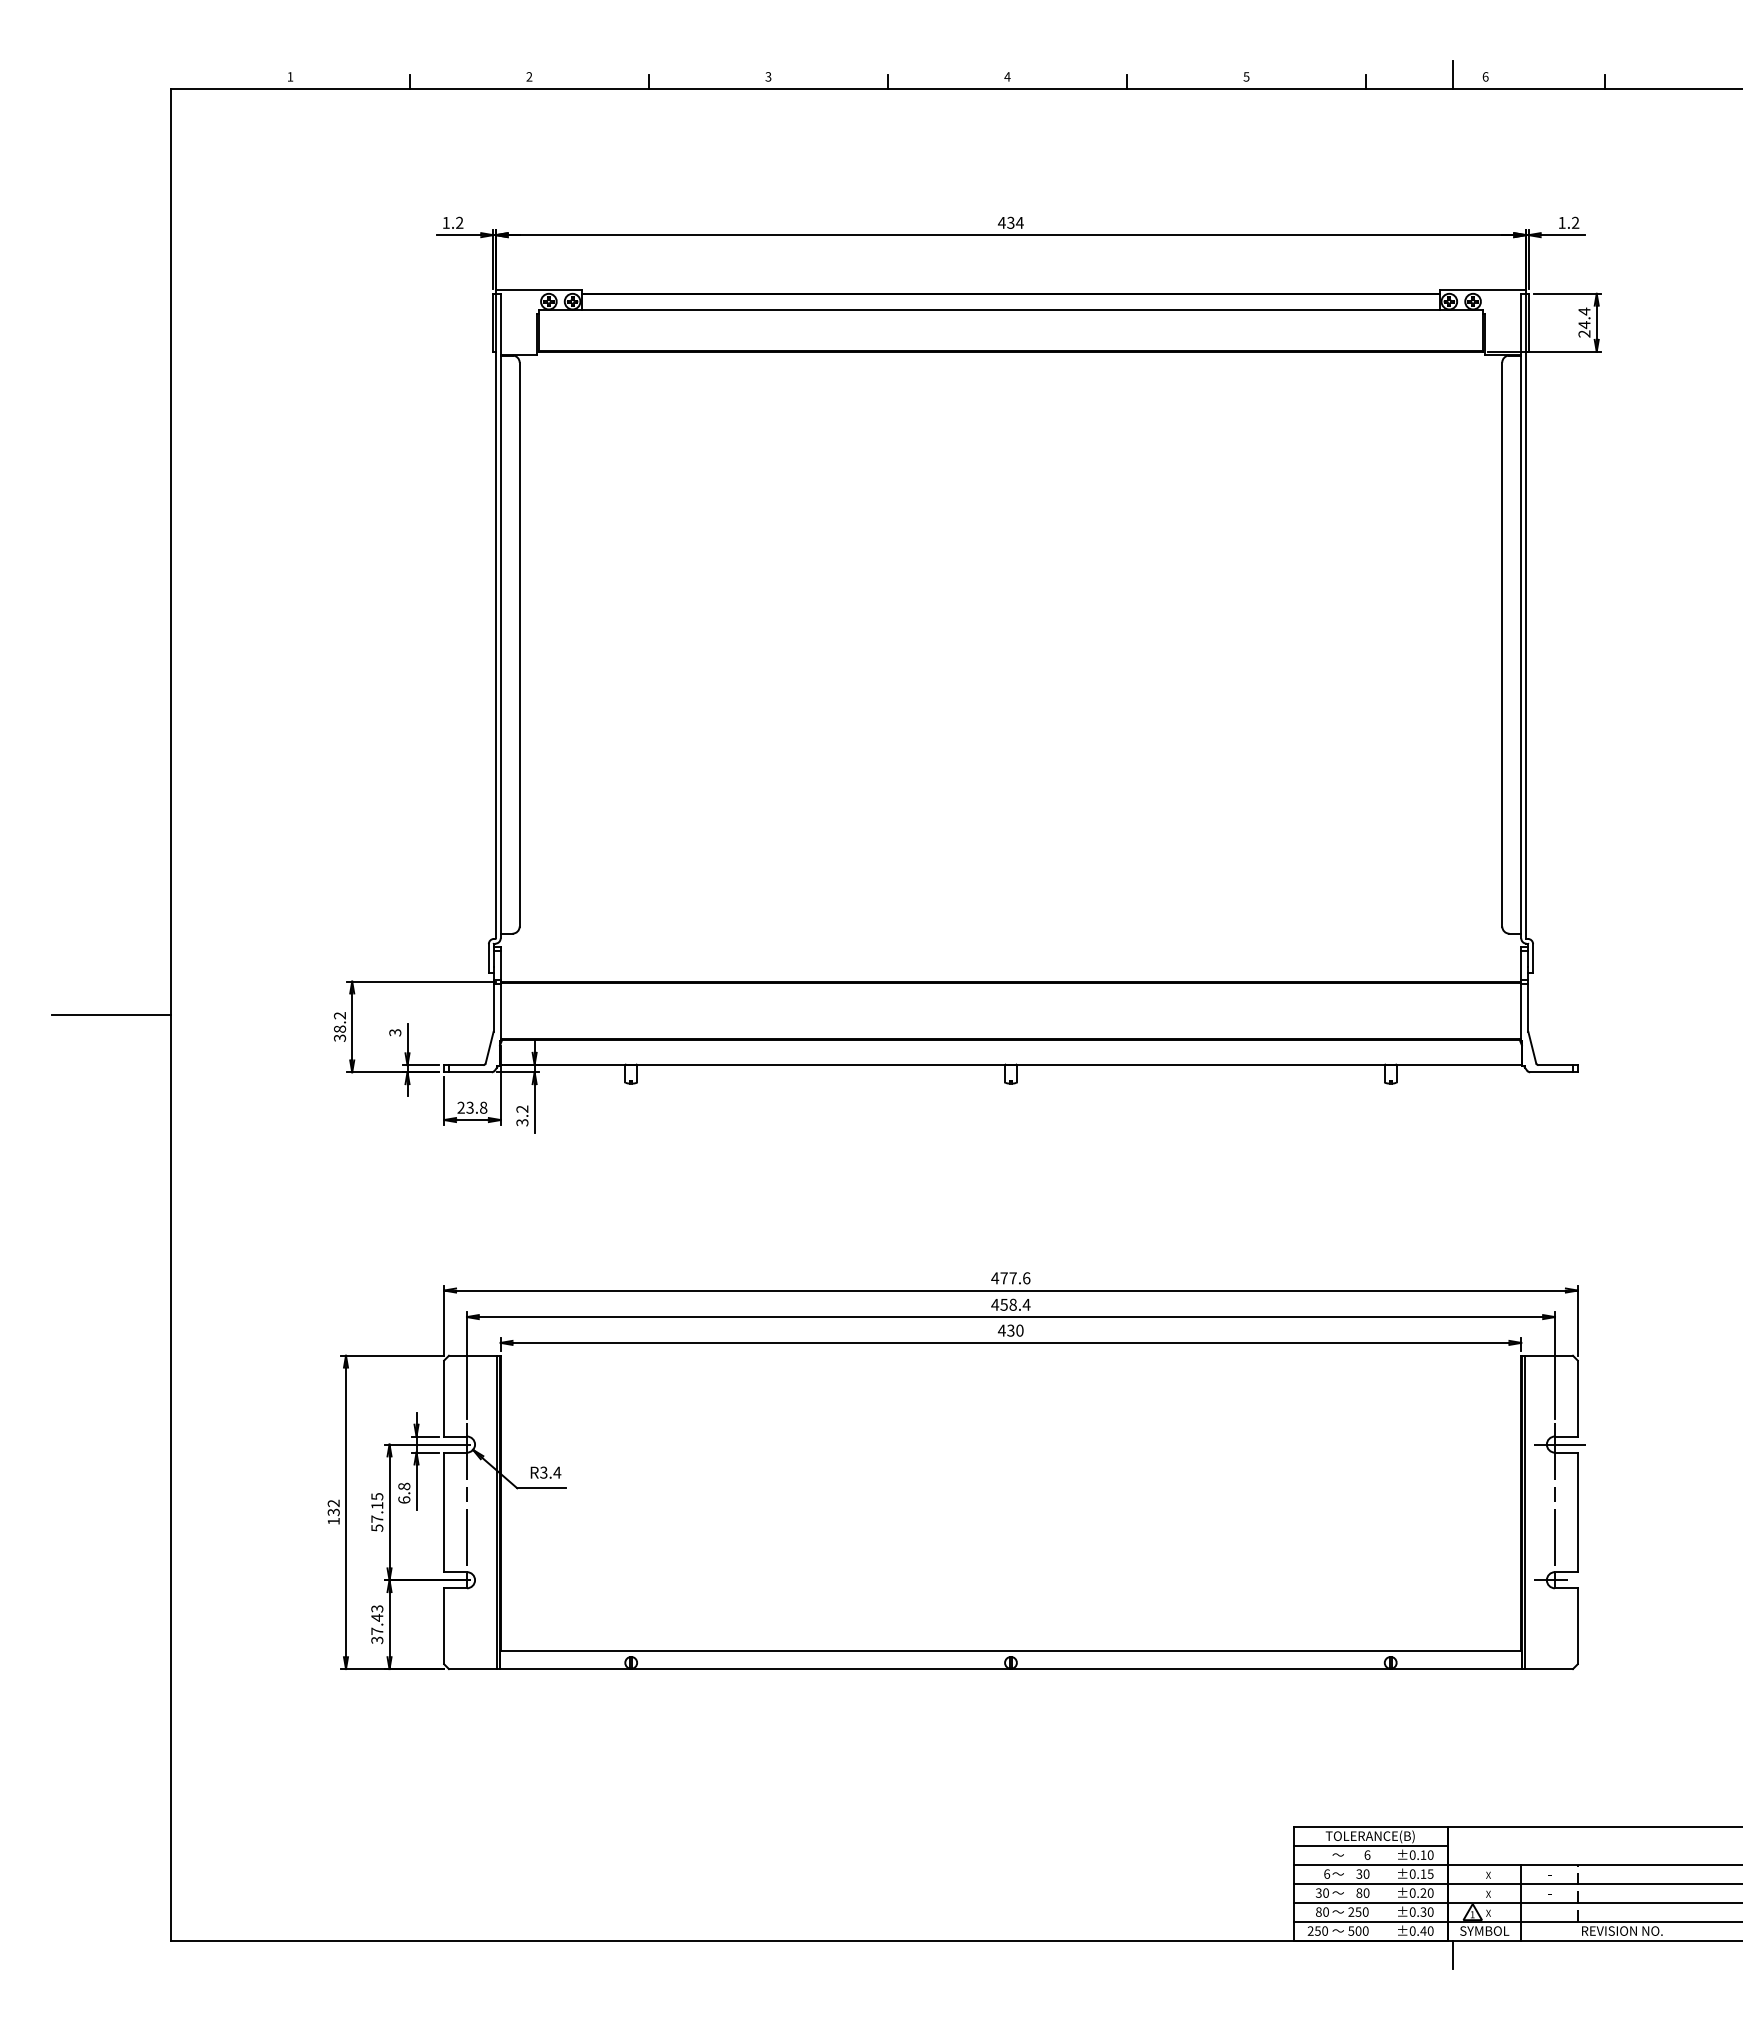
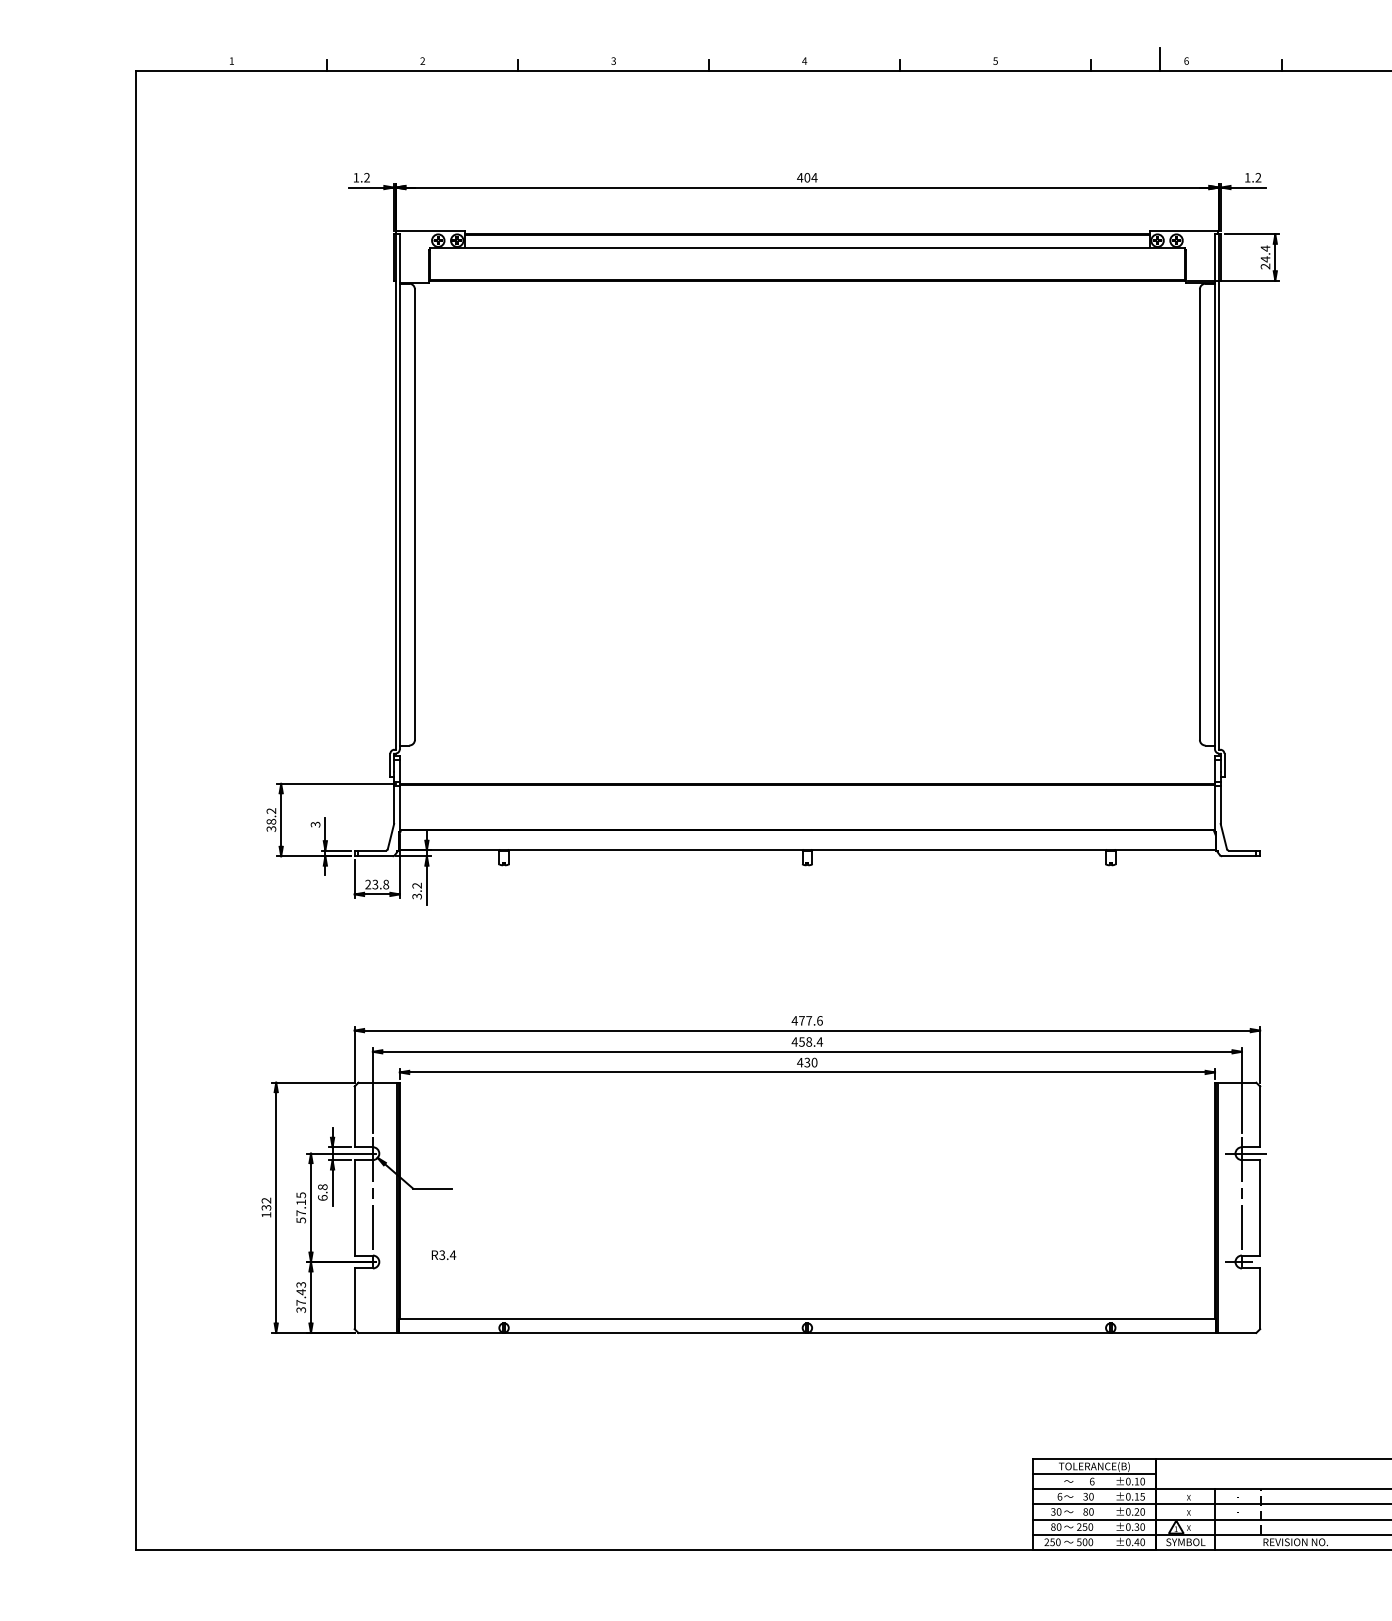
text: (1010, 222) -> (807, 177), 434 -> 404
line: (111, 1014) -> (88, 810), removed
text: (545, 1472) -> (443, 1255), moved
line: (1452, 1954) -> (1160, 1560), removed

